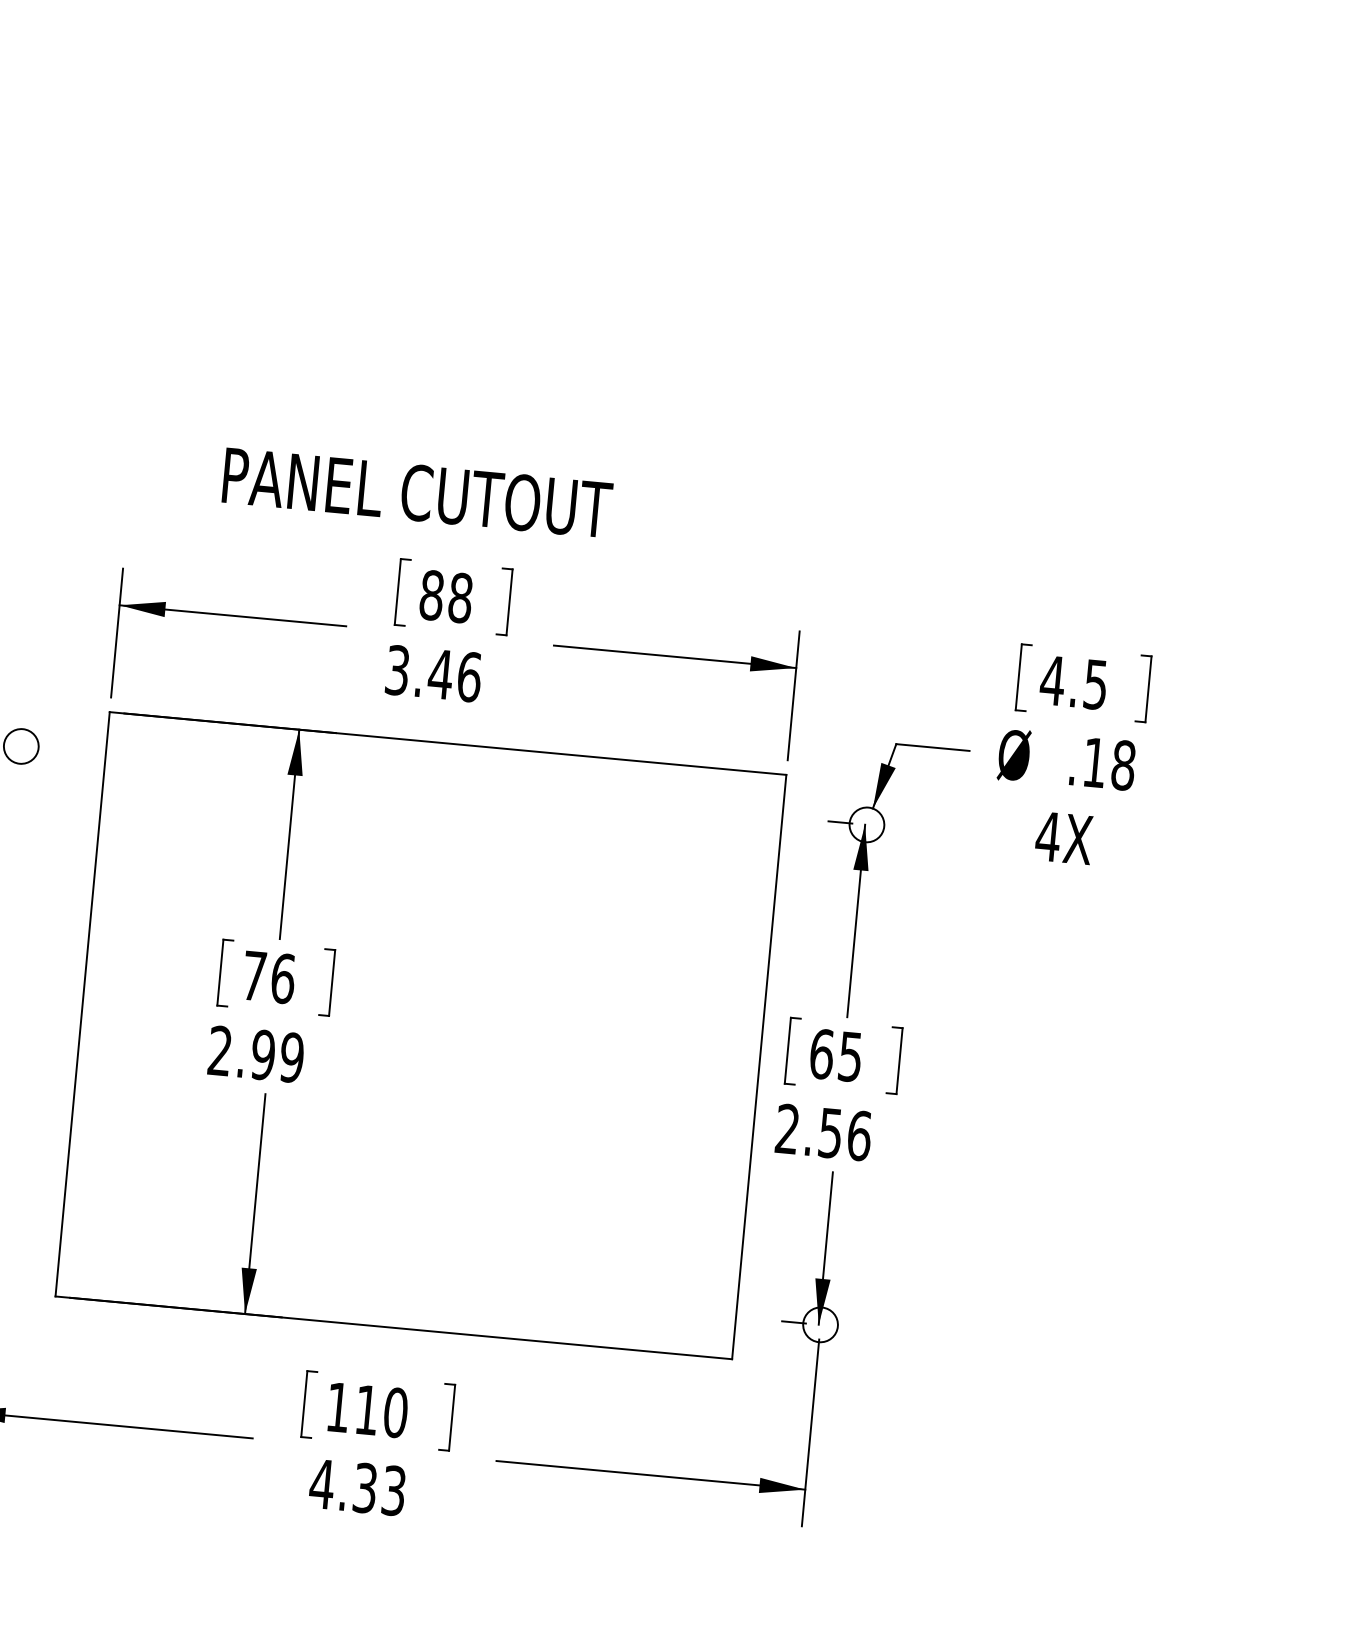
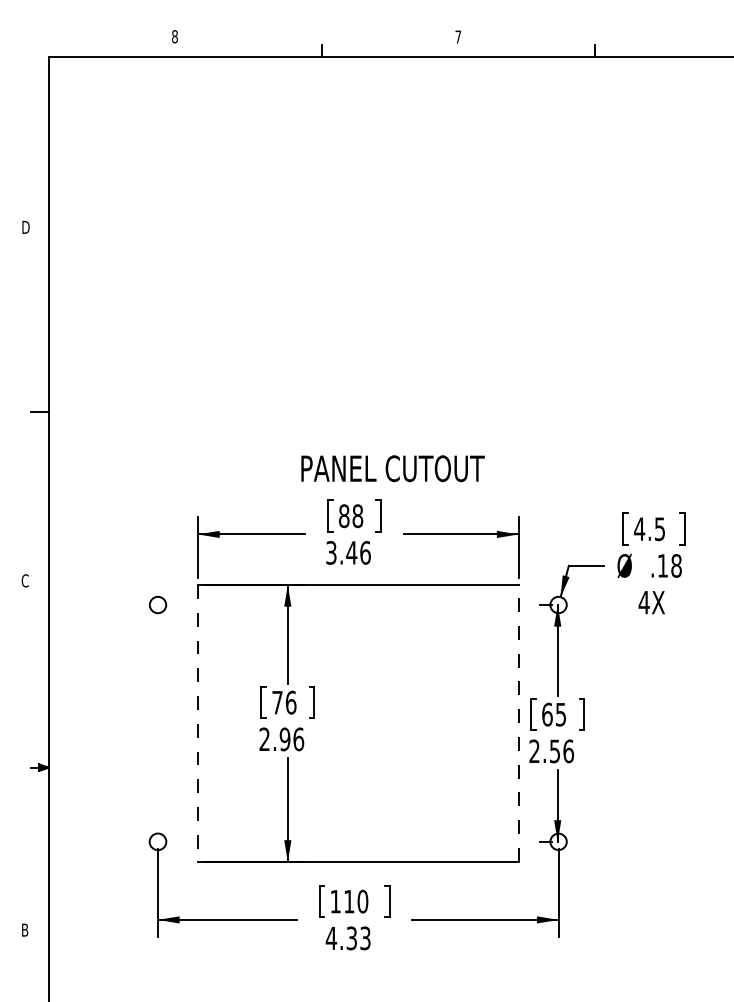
text: (416, 492) -> (392, 468), moved
line: (83, 1004) -> (198, 723), solid -> dashed
text: (291, 1057) -> (298, 739), 2.99 -> 2.96
line: (759, 1065) -> (518, 722), solid -> dashed

